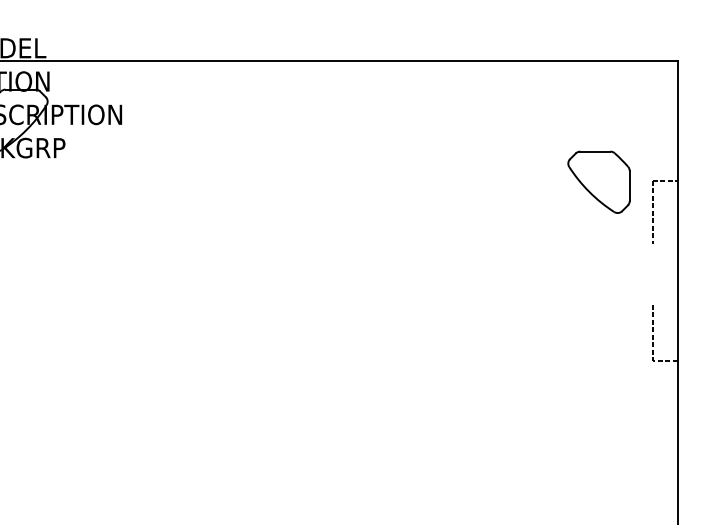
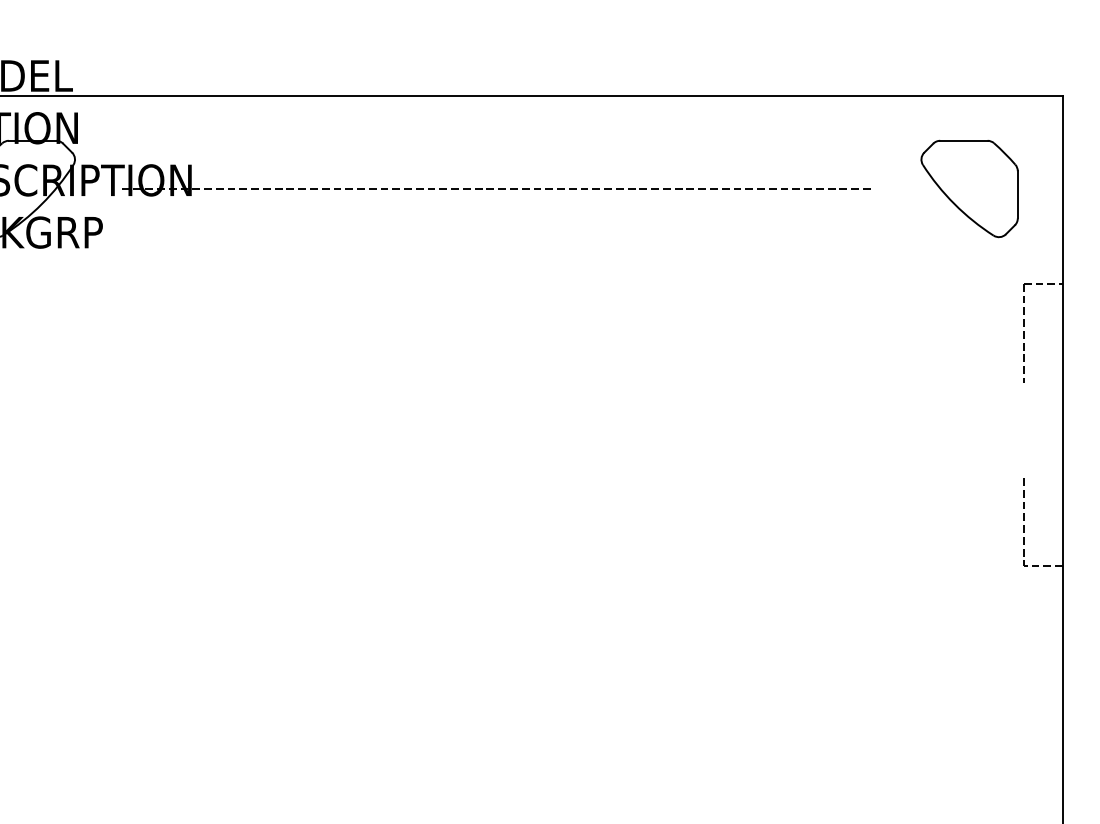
line: (317, 120) -> (498, 189), added
part: (598, 181) -> (968, 187), moved

